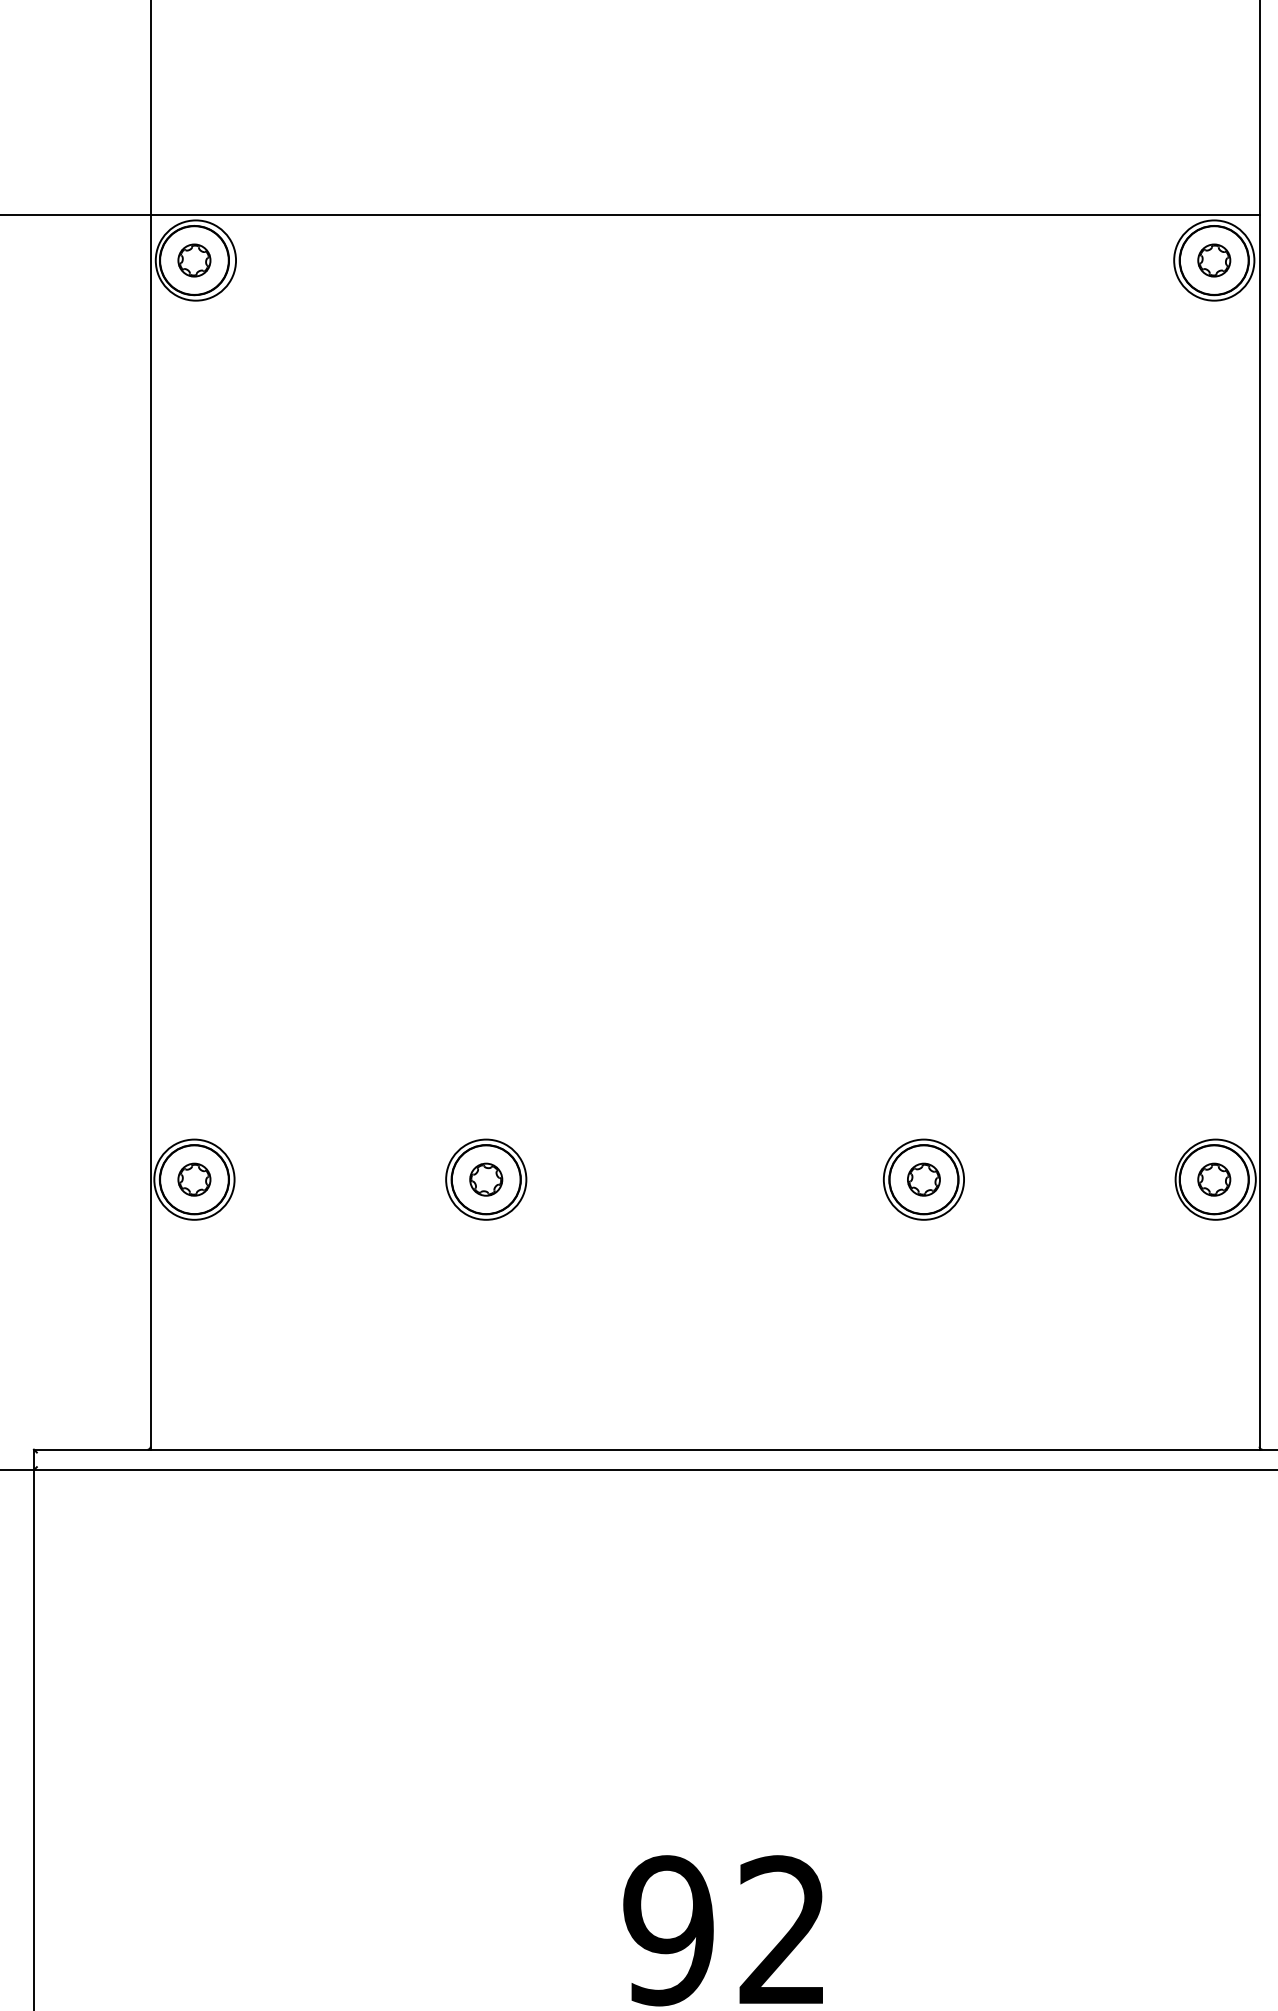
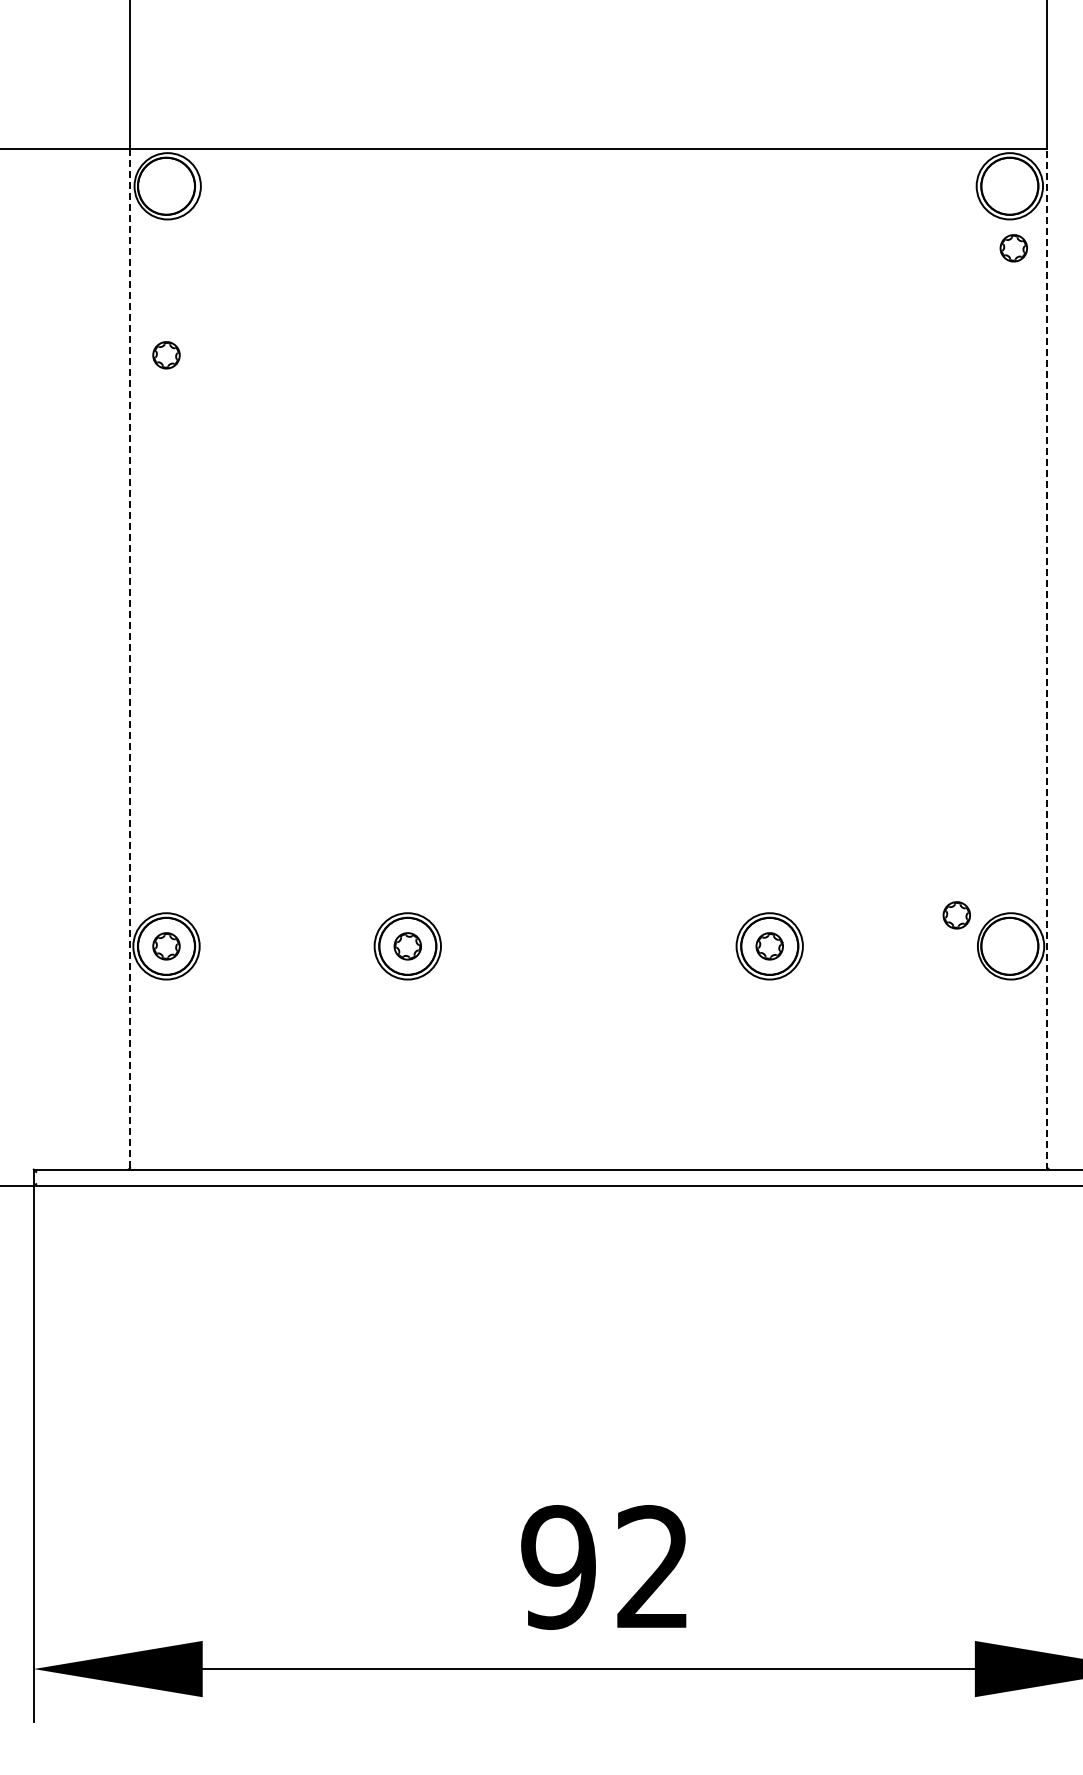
part: (194, 260) -> (166, 355), moved
part: (1213, 260) -> (1013, 248), moved
line: (1259, 831) -> (1047, 658), solid -> dashed
line: (150, 832) -> (130, 659), solid -> dashed
part: (1213, 1179) -> (956, 915), moved

